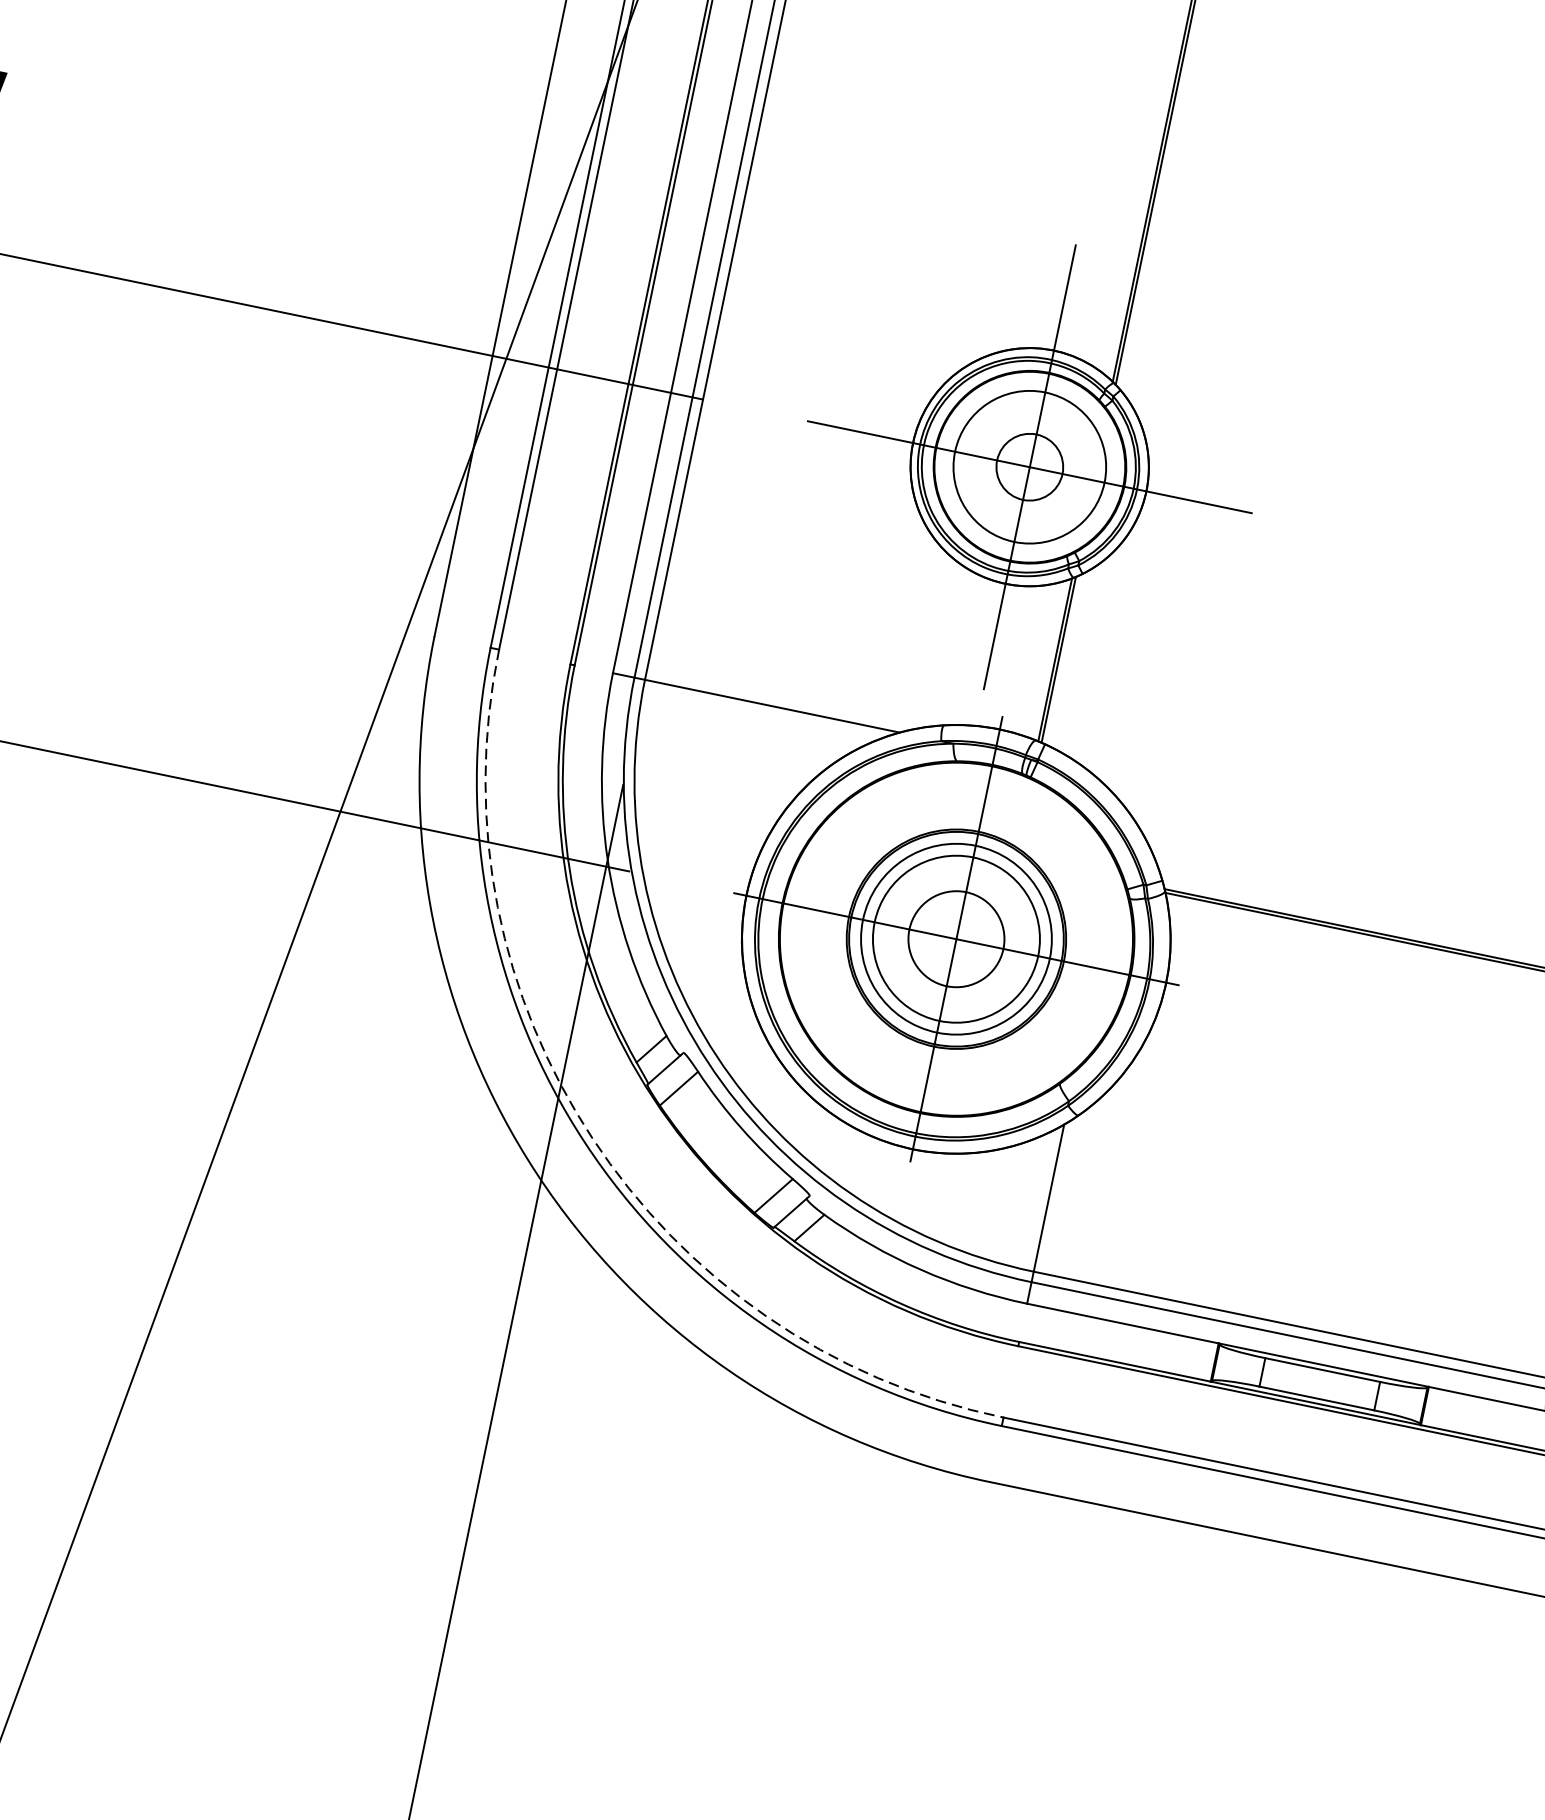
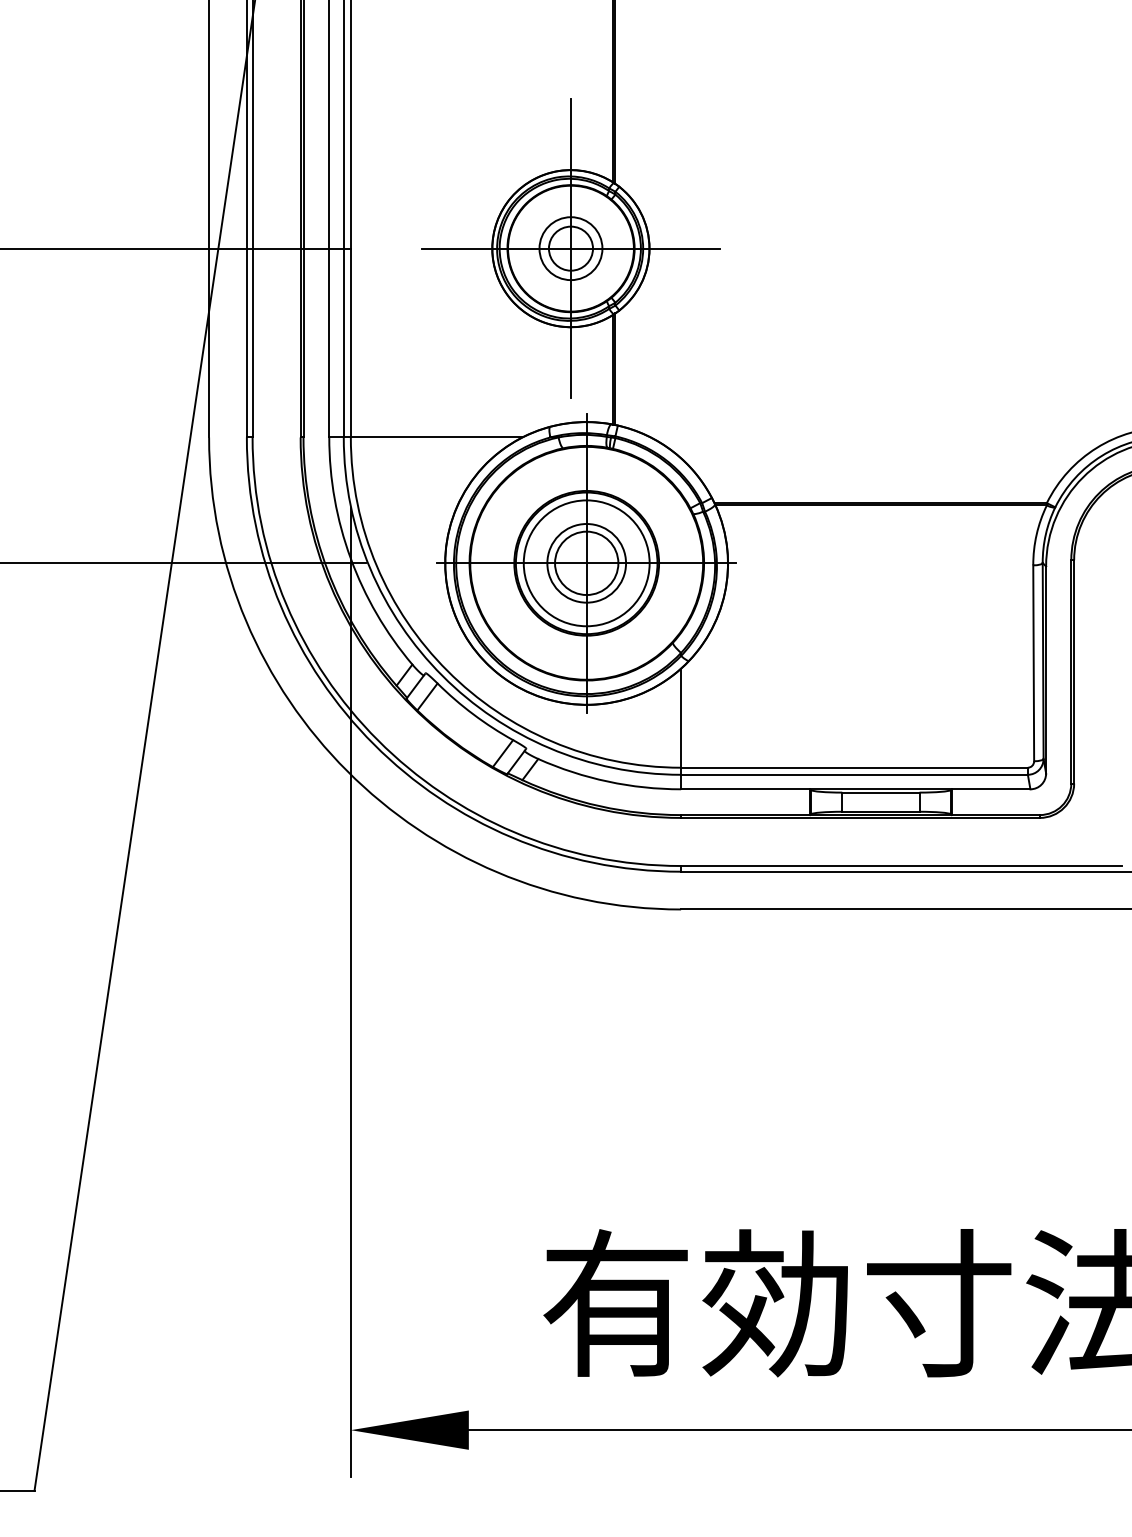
circle: (1029, 466) -> (570, 248), size x0.62
circle: (956, 939) -> (586, 563), size x0.71
arc: (592, 1138) -> (378, 740), dashed -> solid

